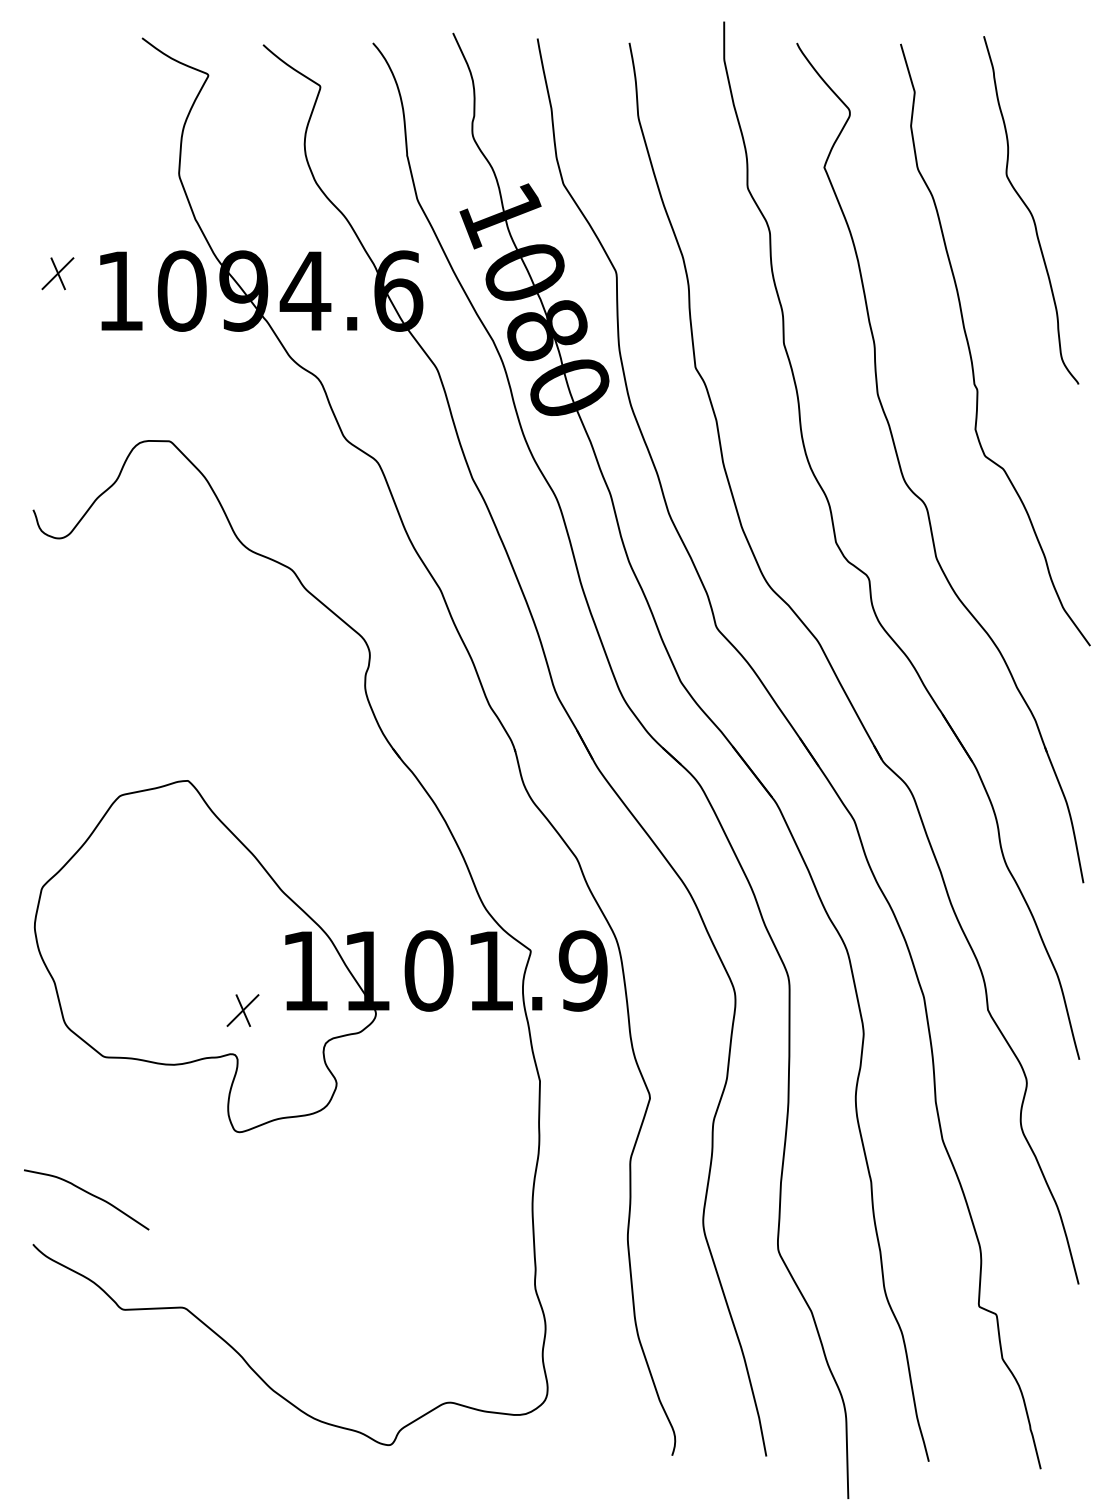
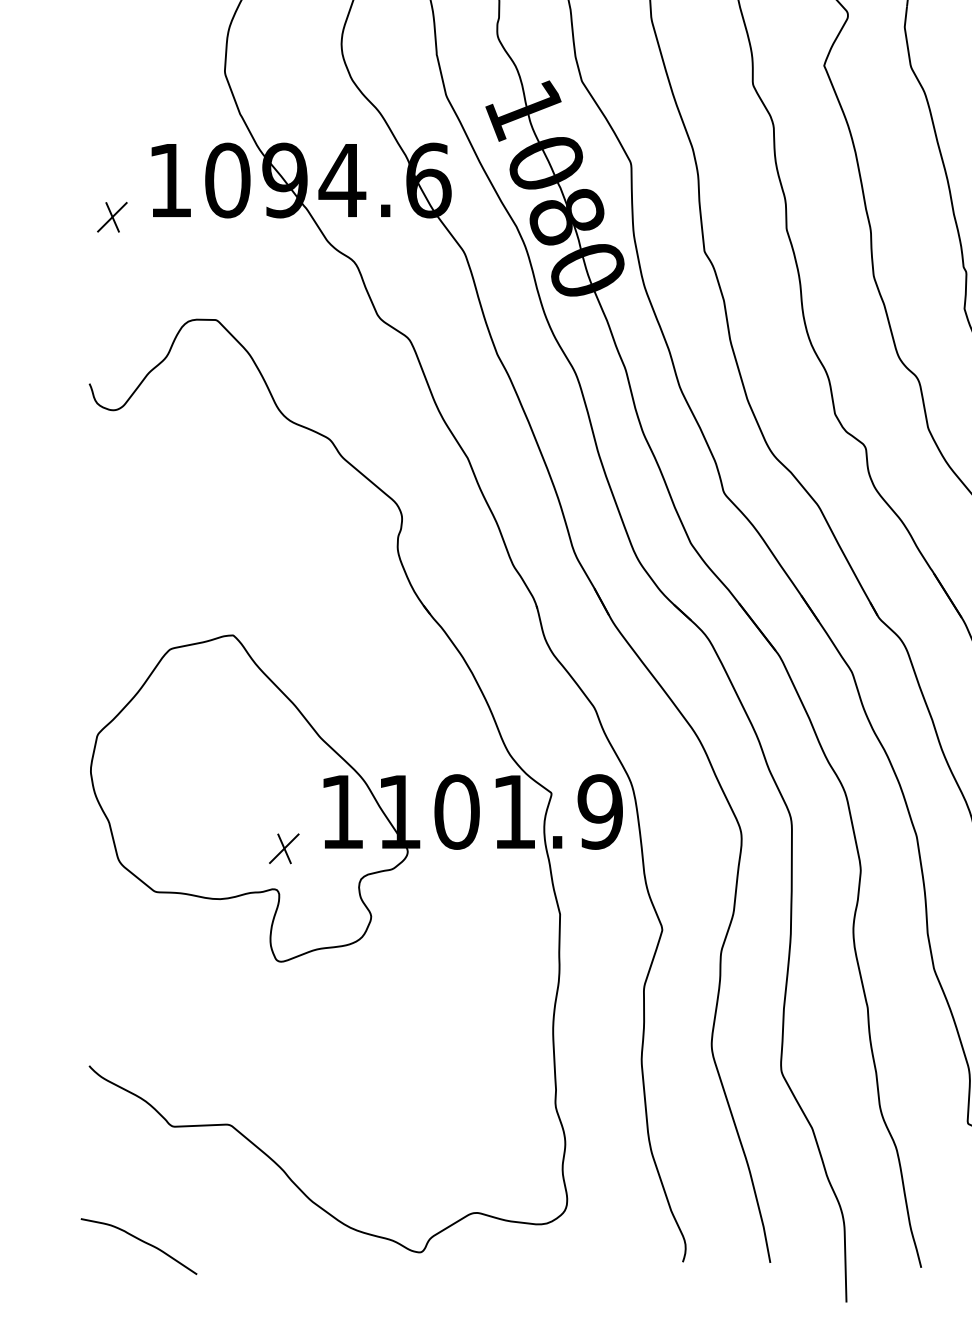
part: (57, 273) -> (111, 217), moved
curve: (89, 1194) -> (141, 1241), moved

